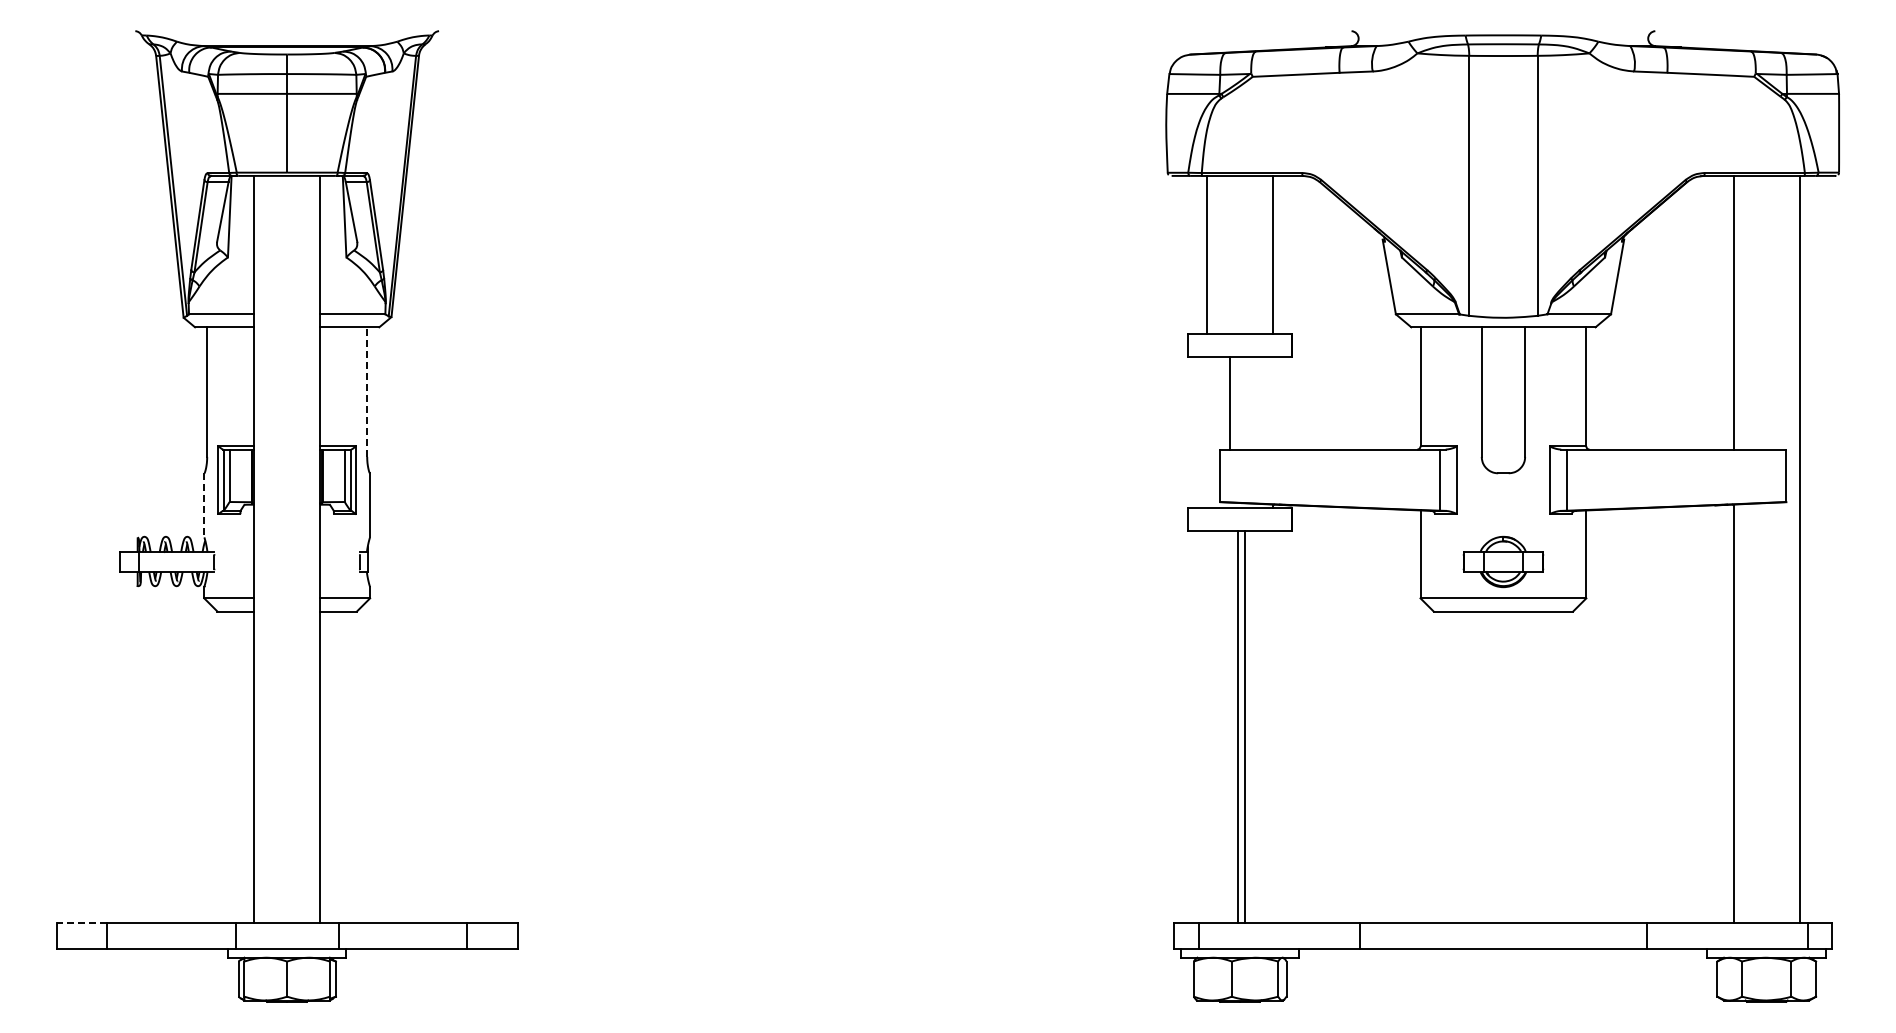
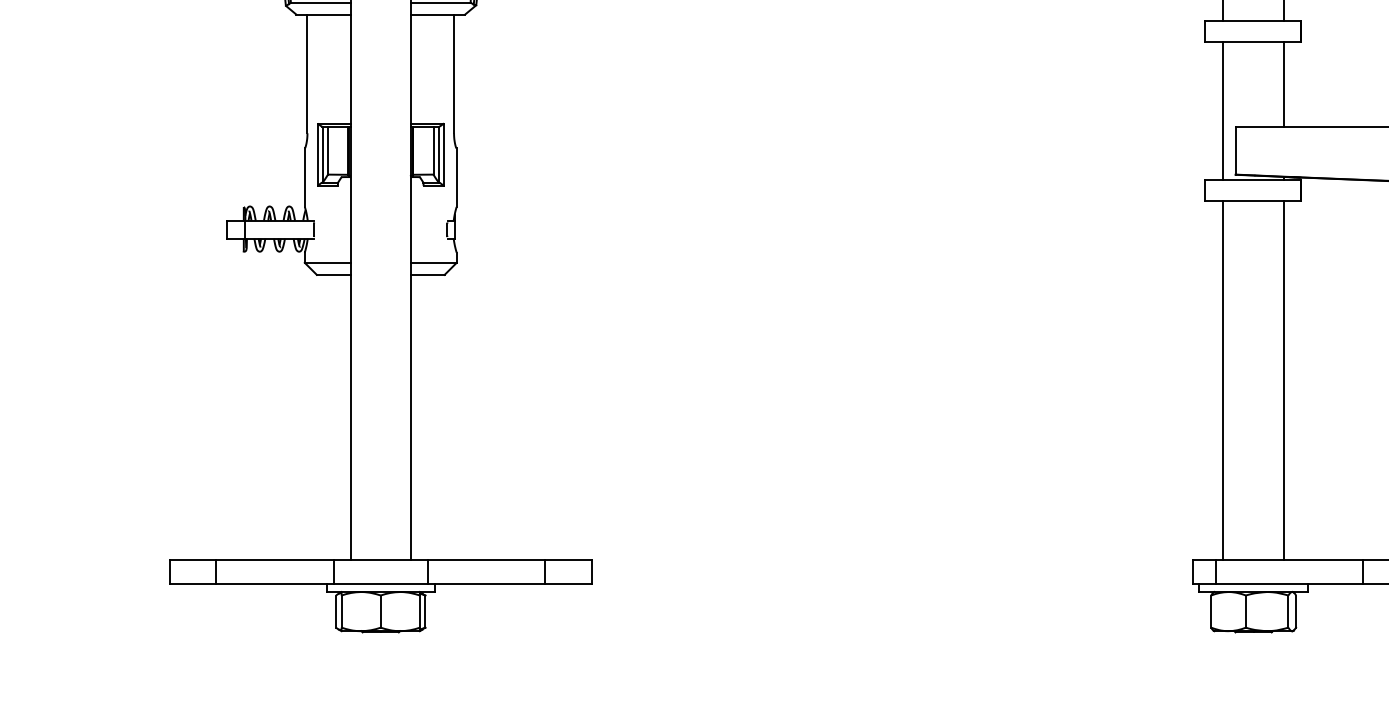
line: (367, 392) -> (454, 74), dashed -> solid
line: (1230, 402) -> (1284, 83), moved
line: (1207, 432) -> (1223, 110), added
line: (204, 505) -> (305, 177), dashed -> solid
line: (1238, 726) -> (1284, 380), moved
line: (1245, 726) -> (1223, 380), moved
line: (81, 922) -> (192, 559), dashed -> solid

